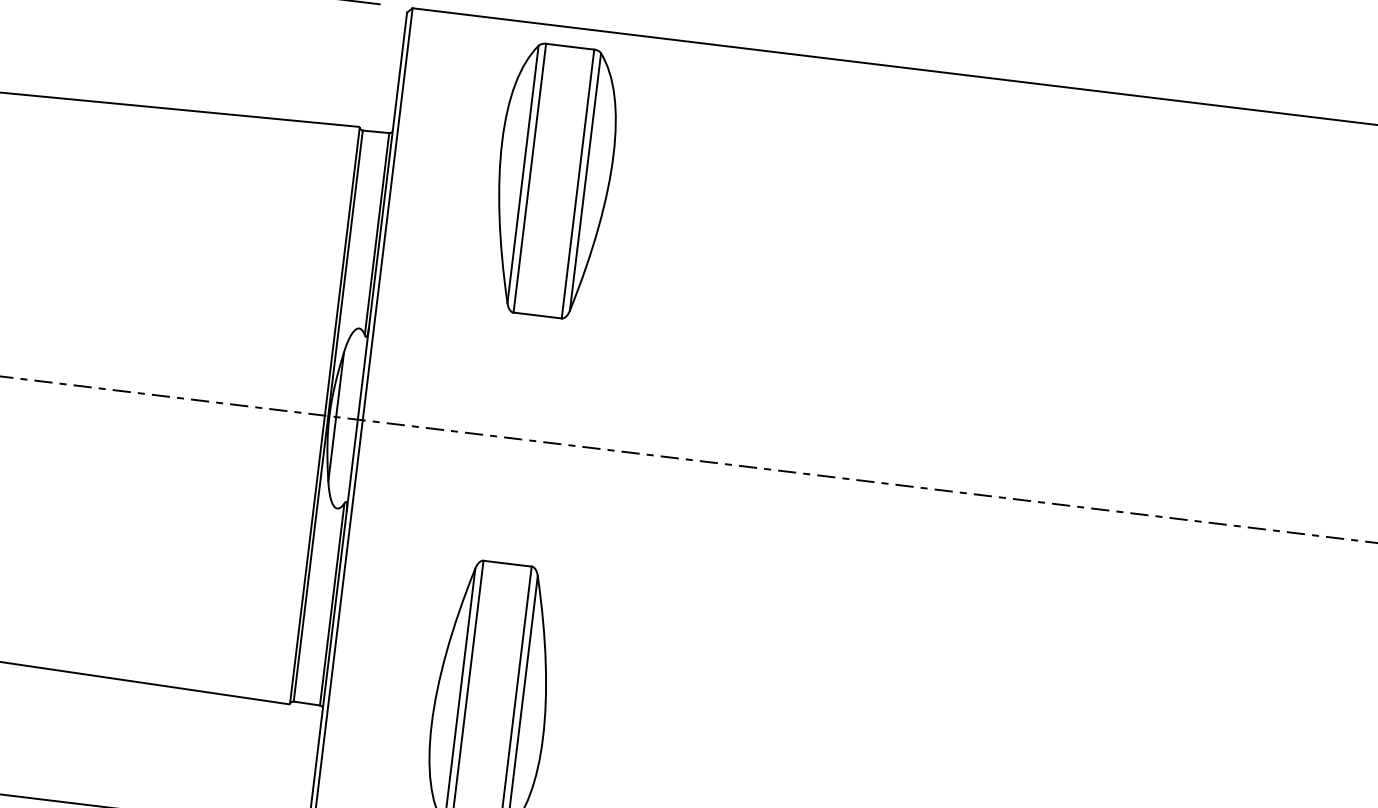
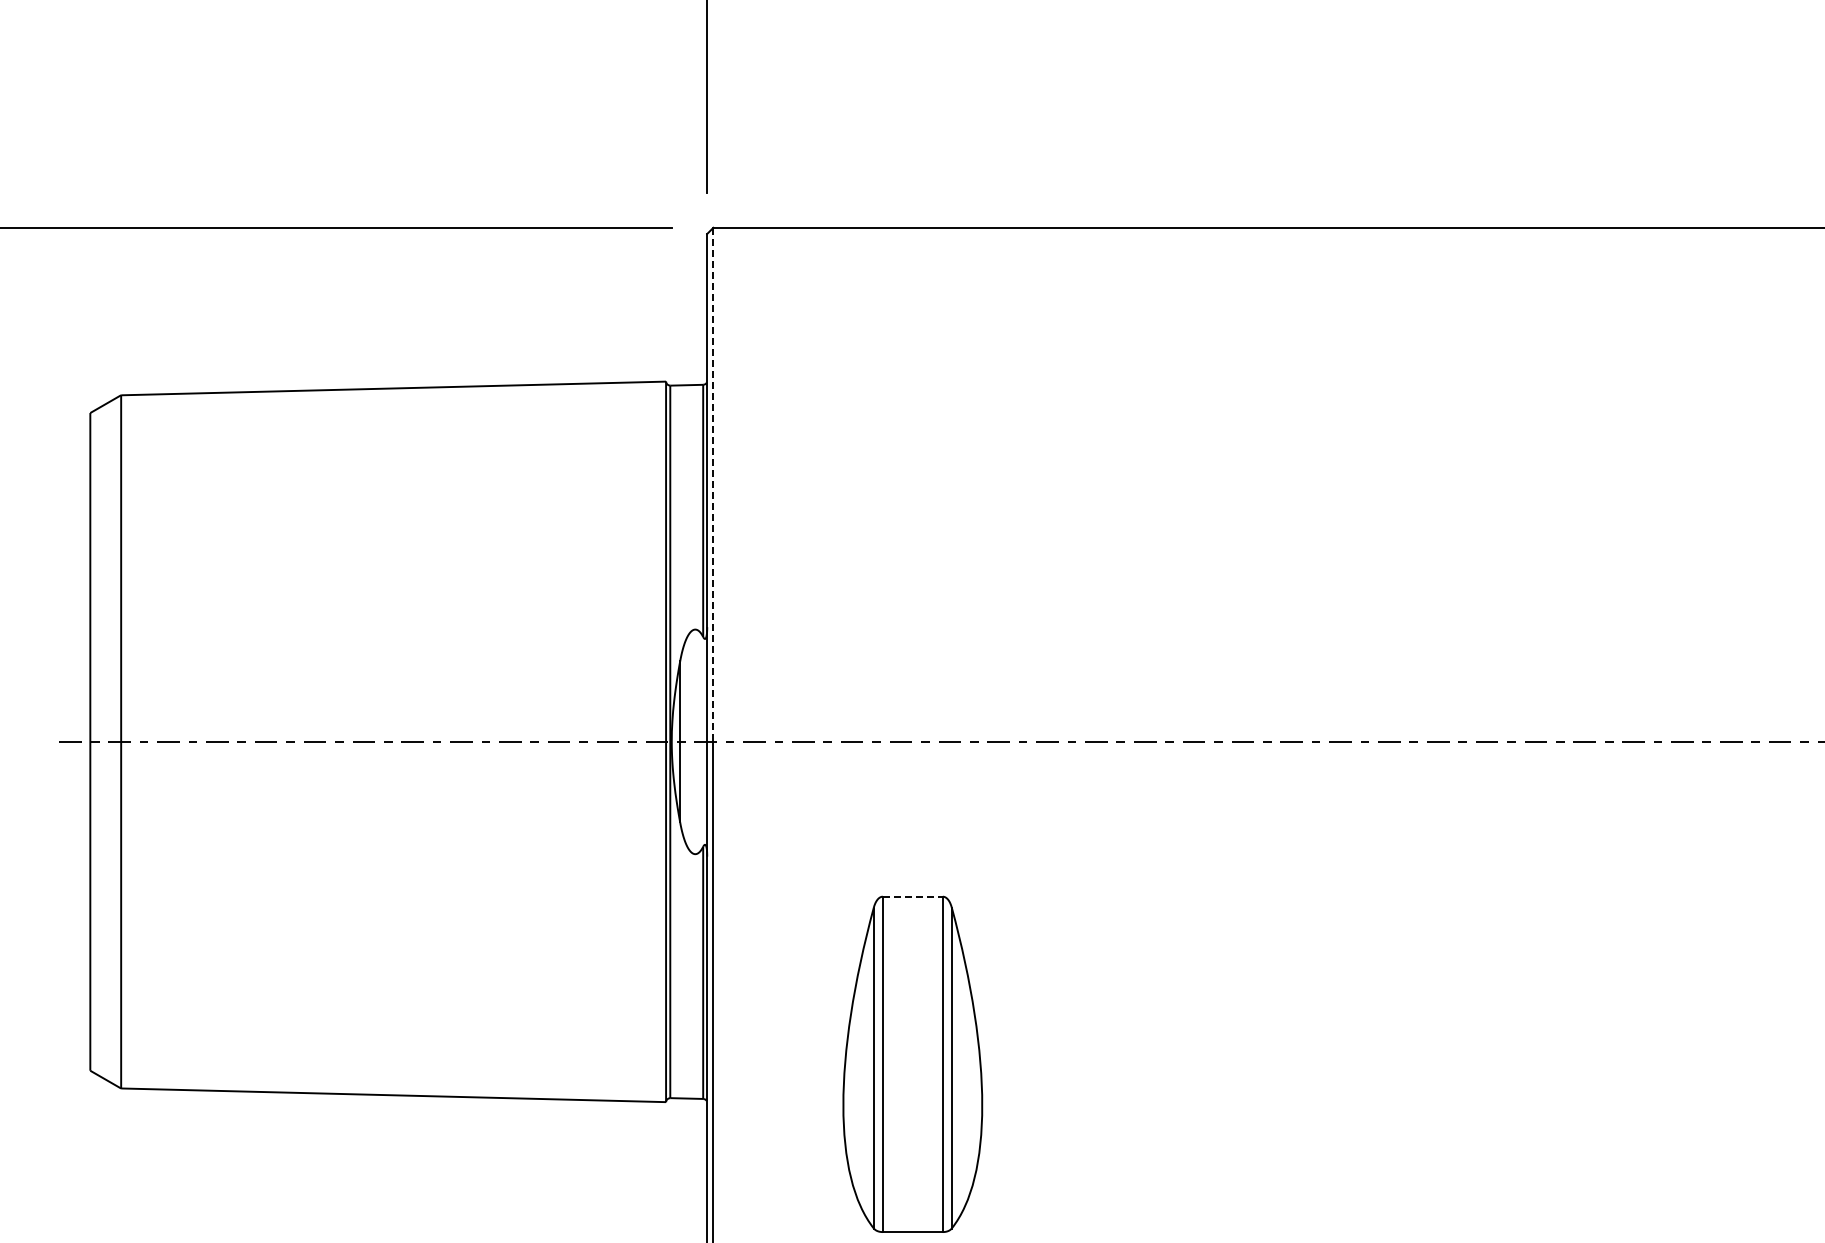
part: (553, 180) -> (912, 418), removed
line: (387, 214) -> (713, 485), solid -> dashed
line: (508, 563) -> (913, 896), solid -> dashed

